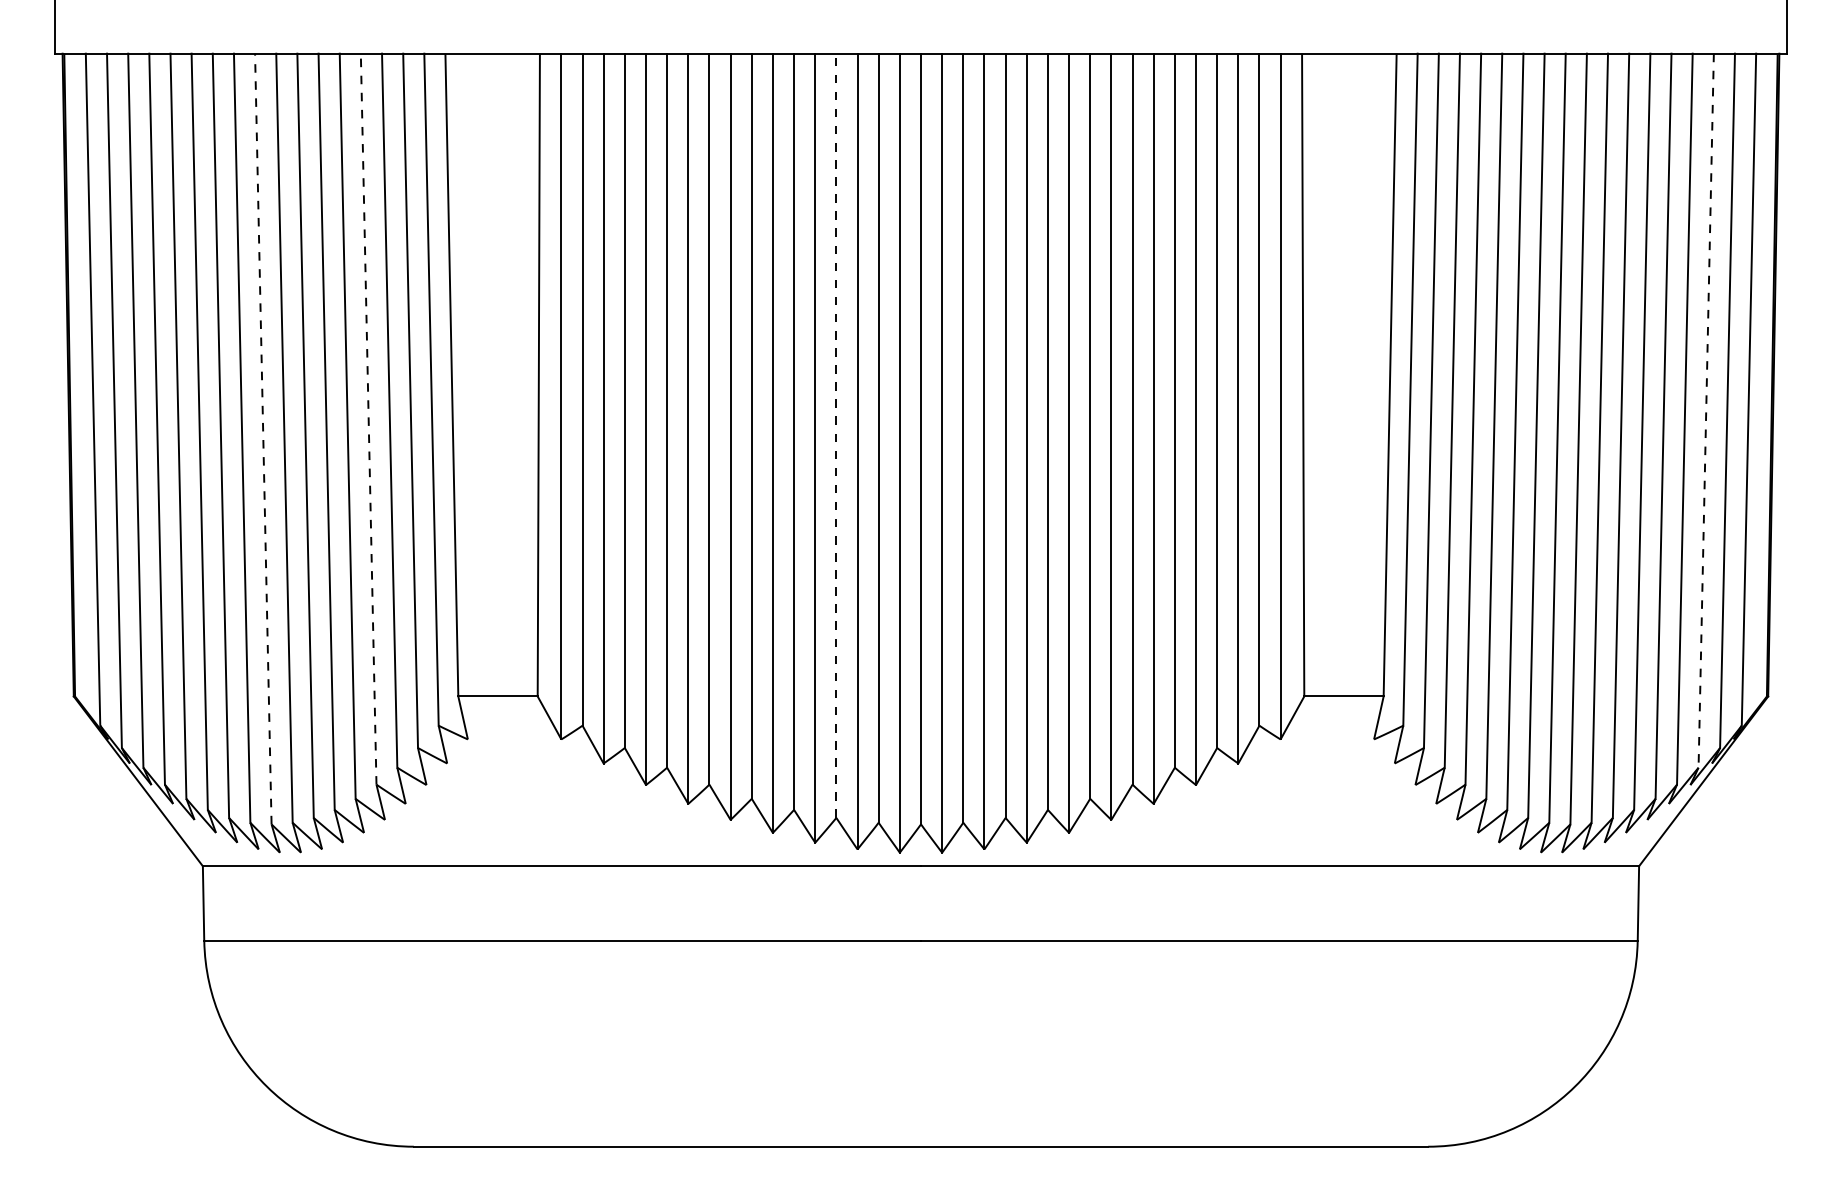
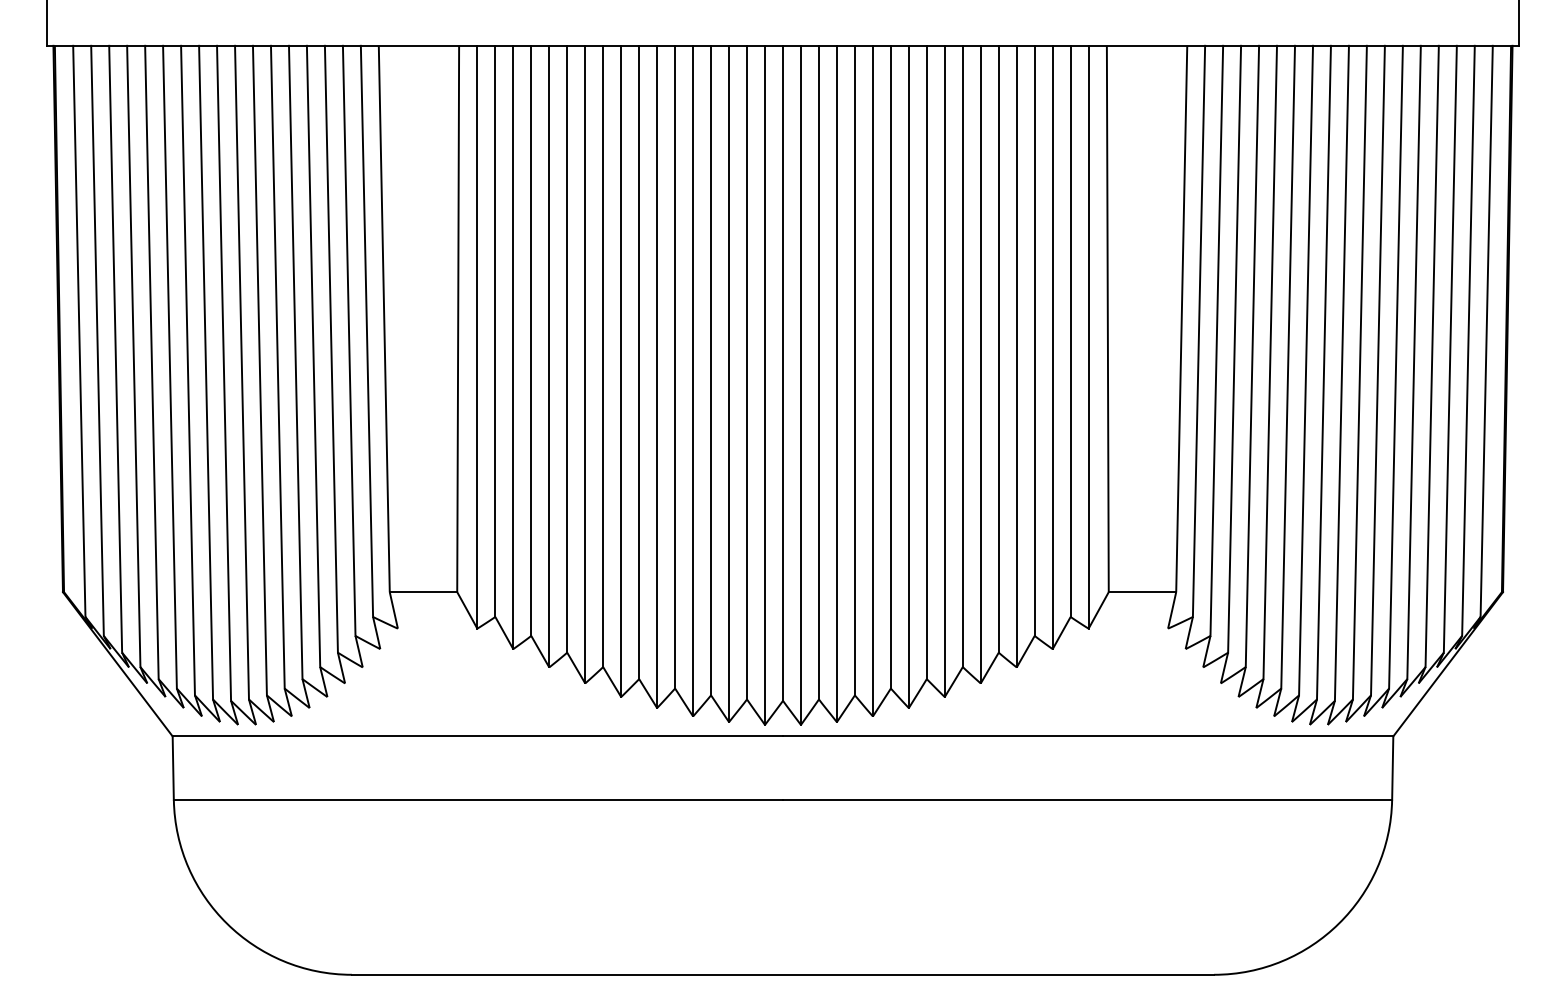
line: (1706, 411) -> (1450, 349), dashed -> solid
line: (368, 419) -> (313, 356), dashed -> solid
line: (836, 435) -> (711, 370), dashed -> solid
line: (263, 438) -> (224, 372), dashed -> solid

